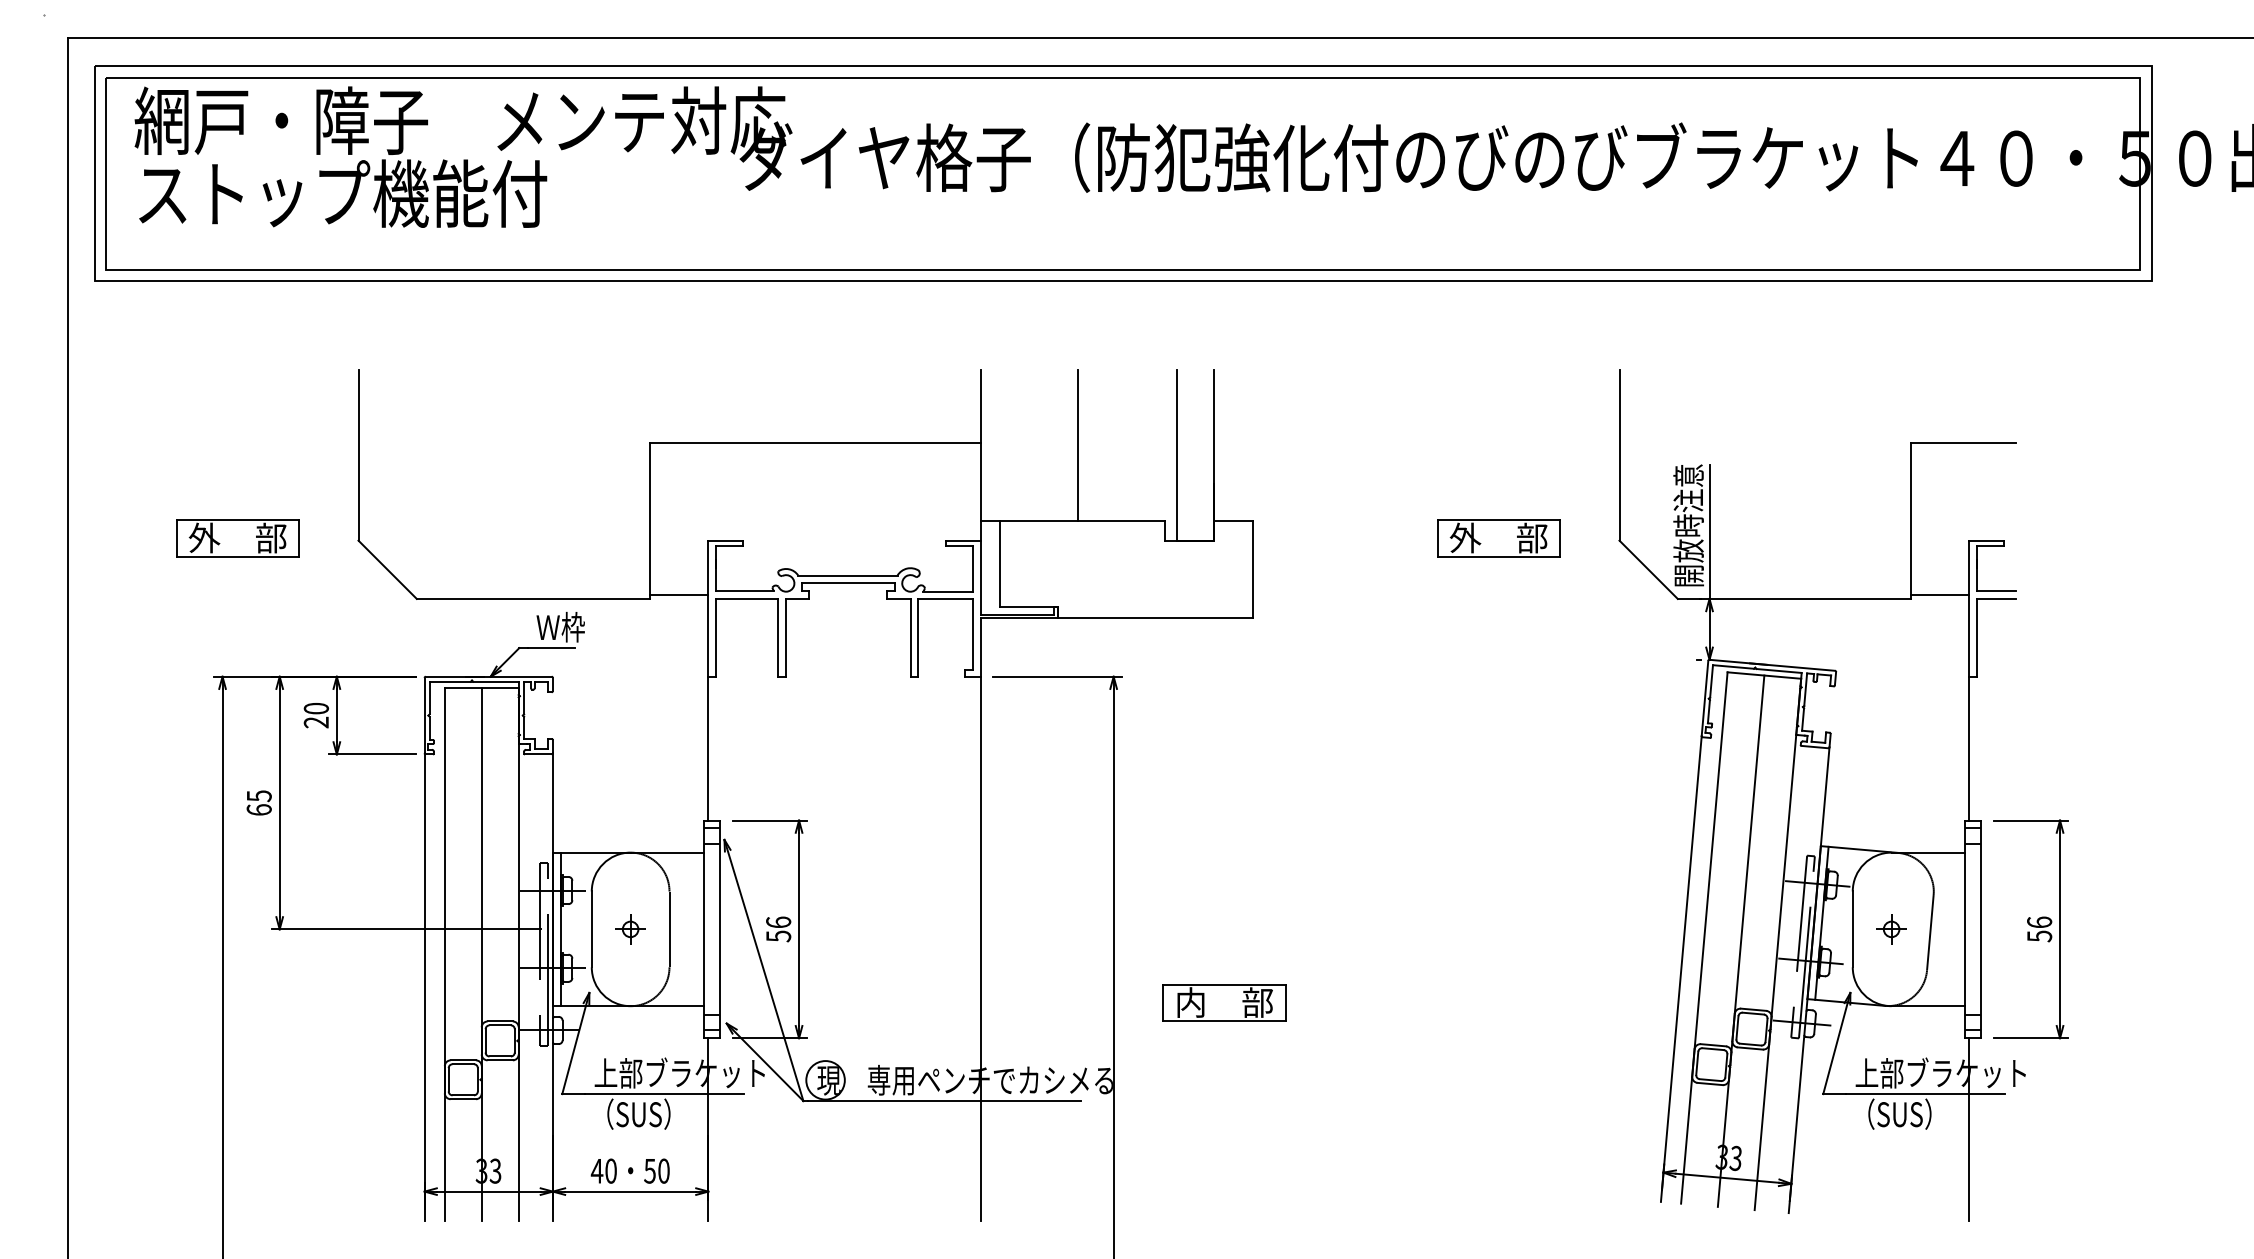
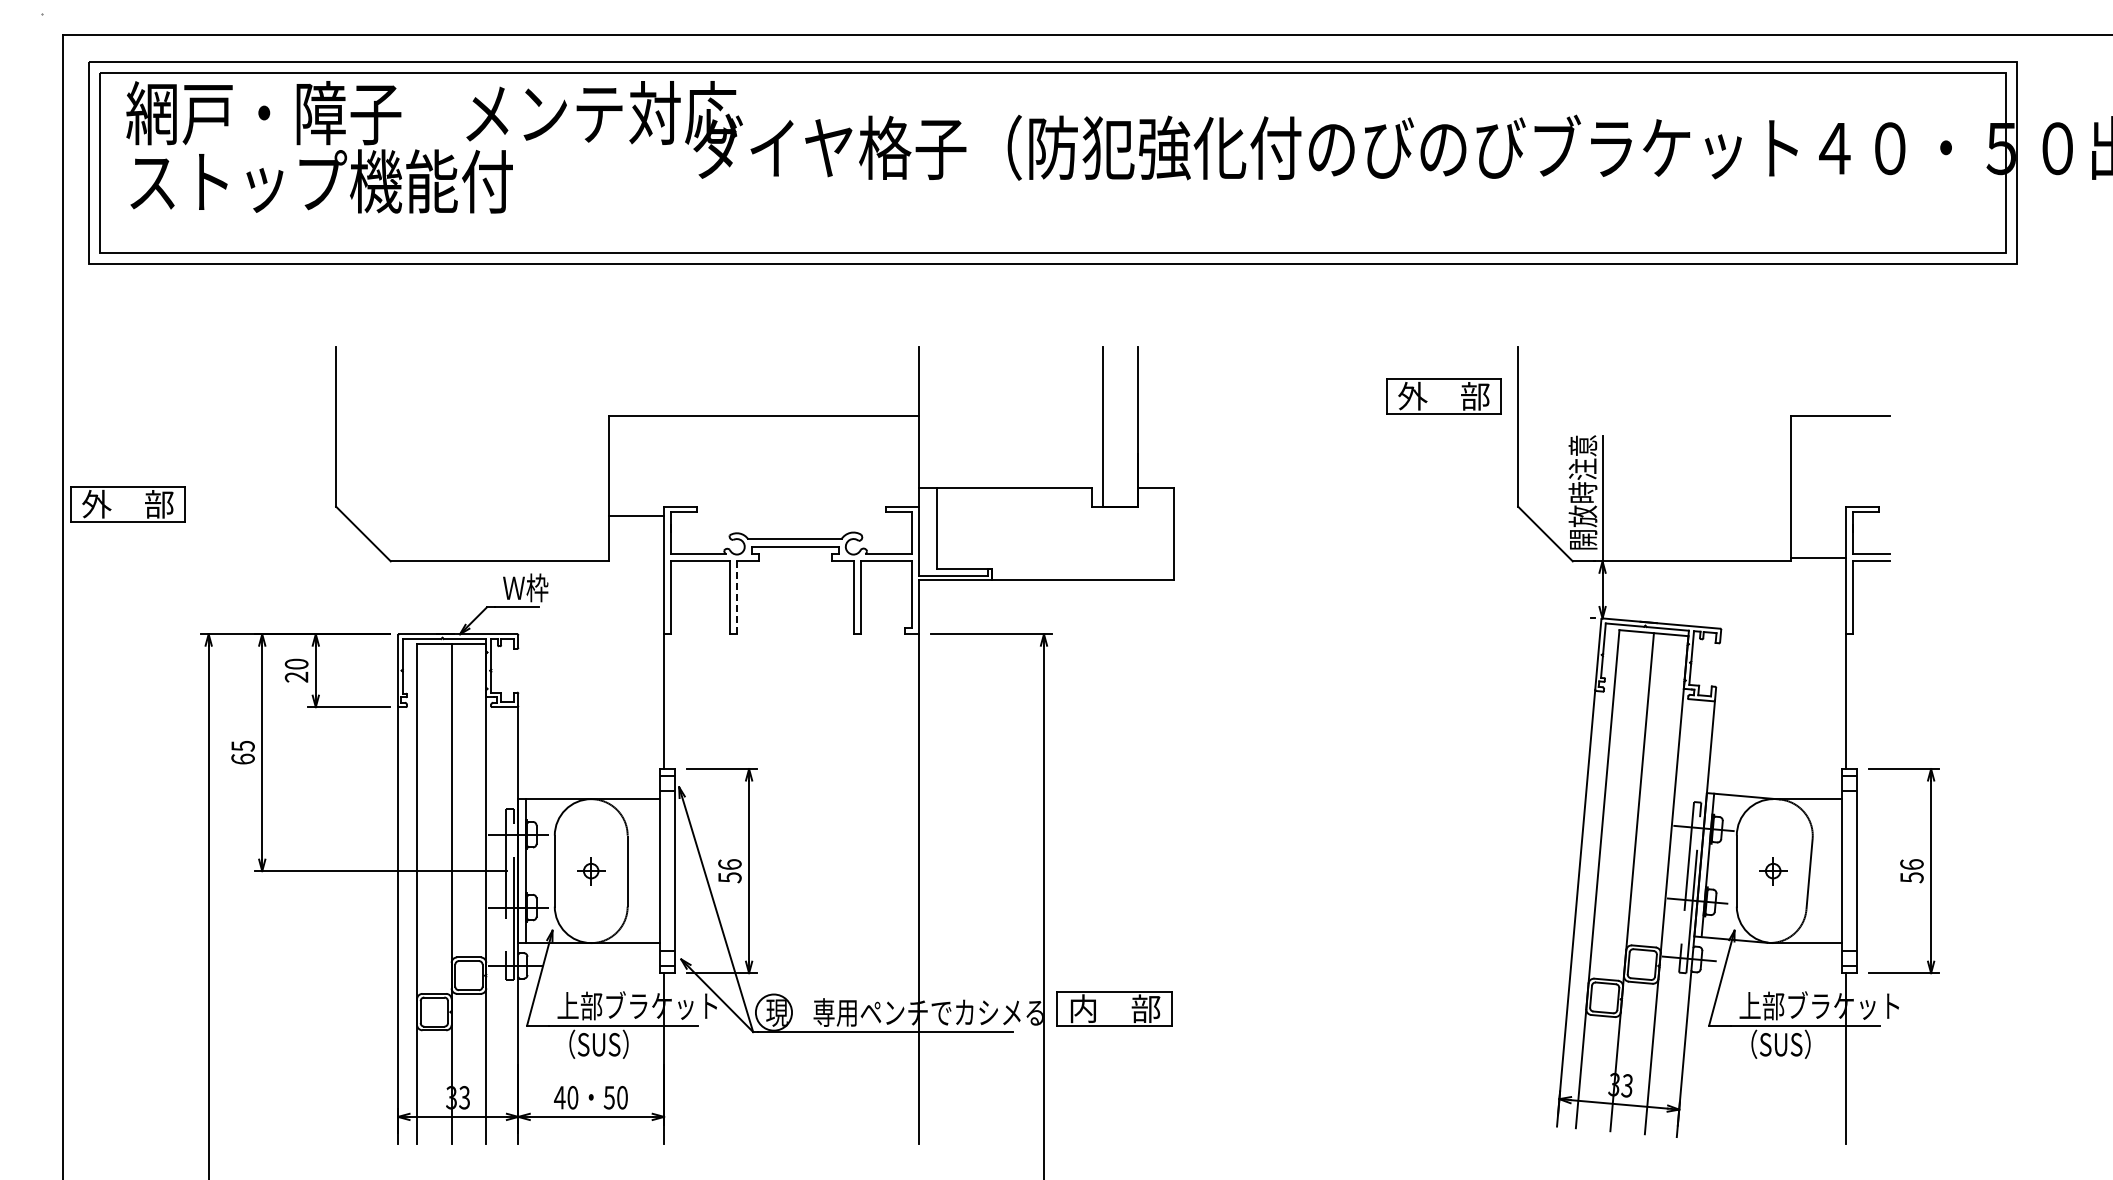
line: (1077, 445) -> (1010, 417), removed
part: (237, 538) -> (127, 504), moved
part: (1498, 538) -> (1443, 396), moved
line: (678, 594) -> (636, 515), moved
line: (785, 637) -> (736, 597), solid -> dashed
part: (1224, 1002) -> (1114, 1008), moved

